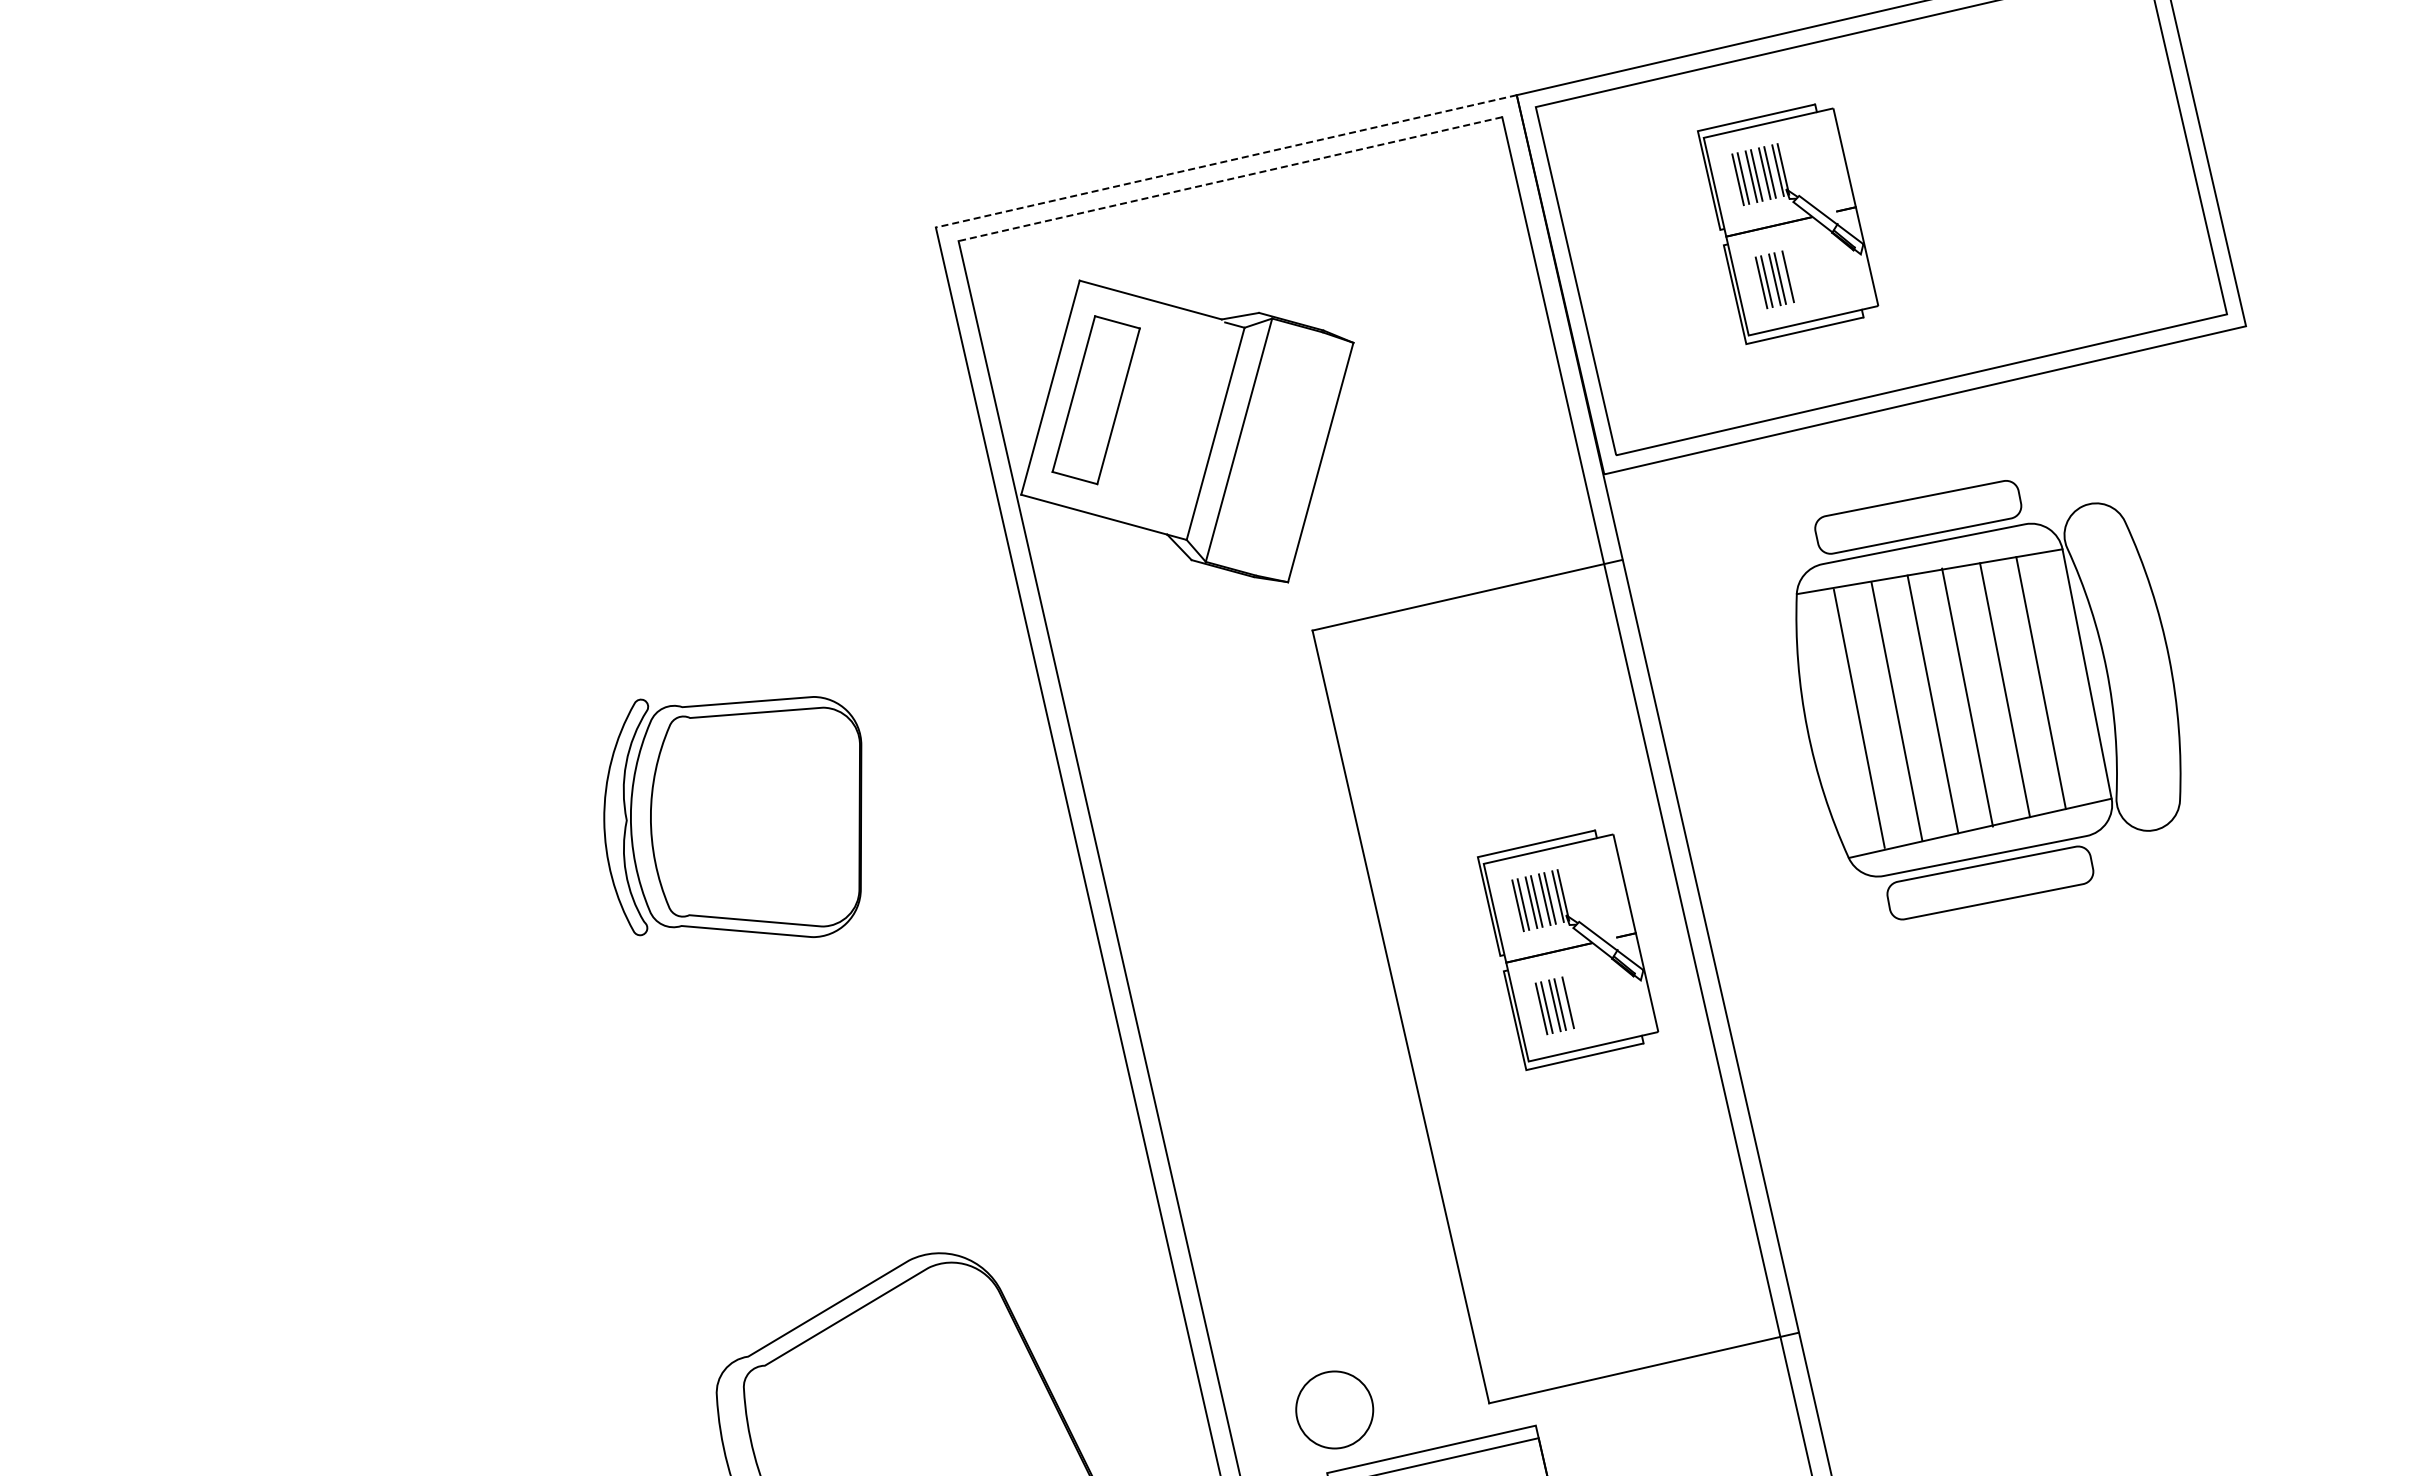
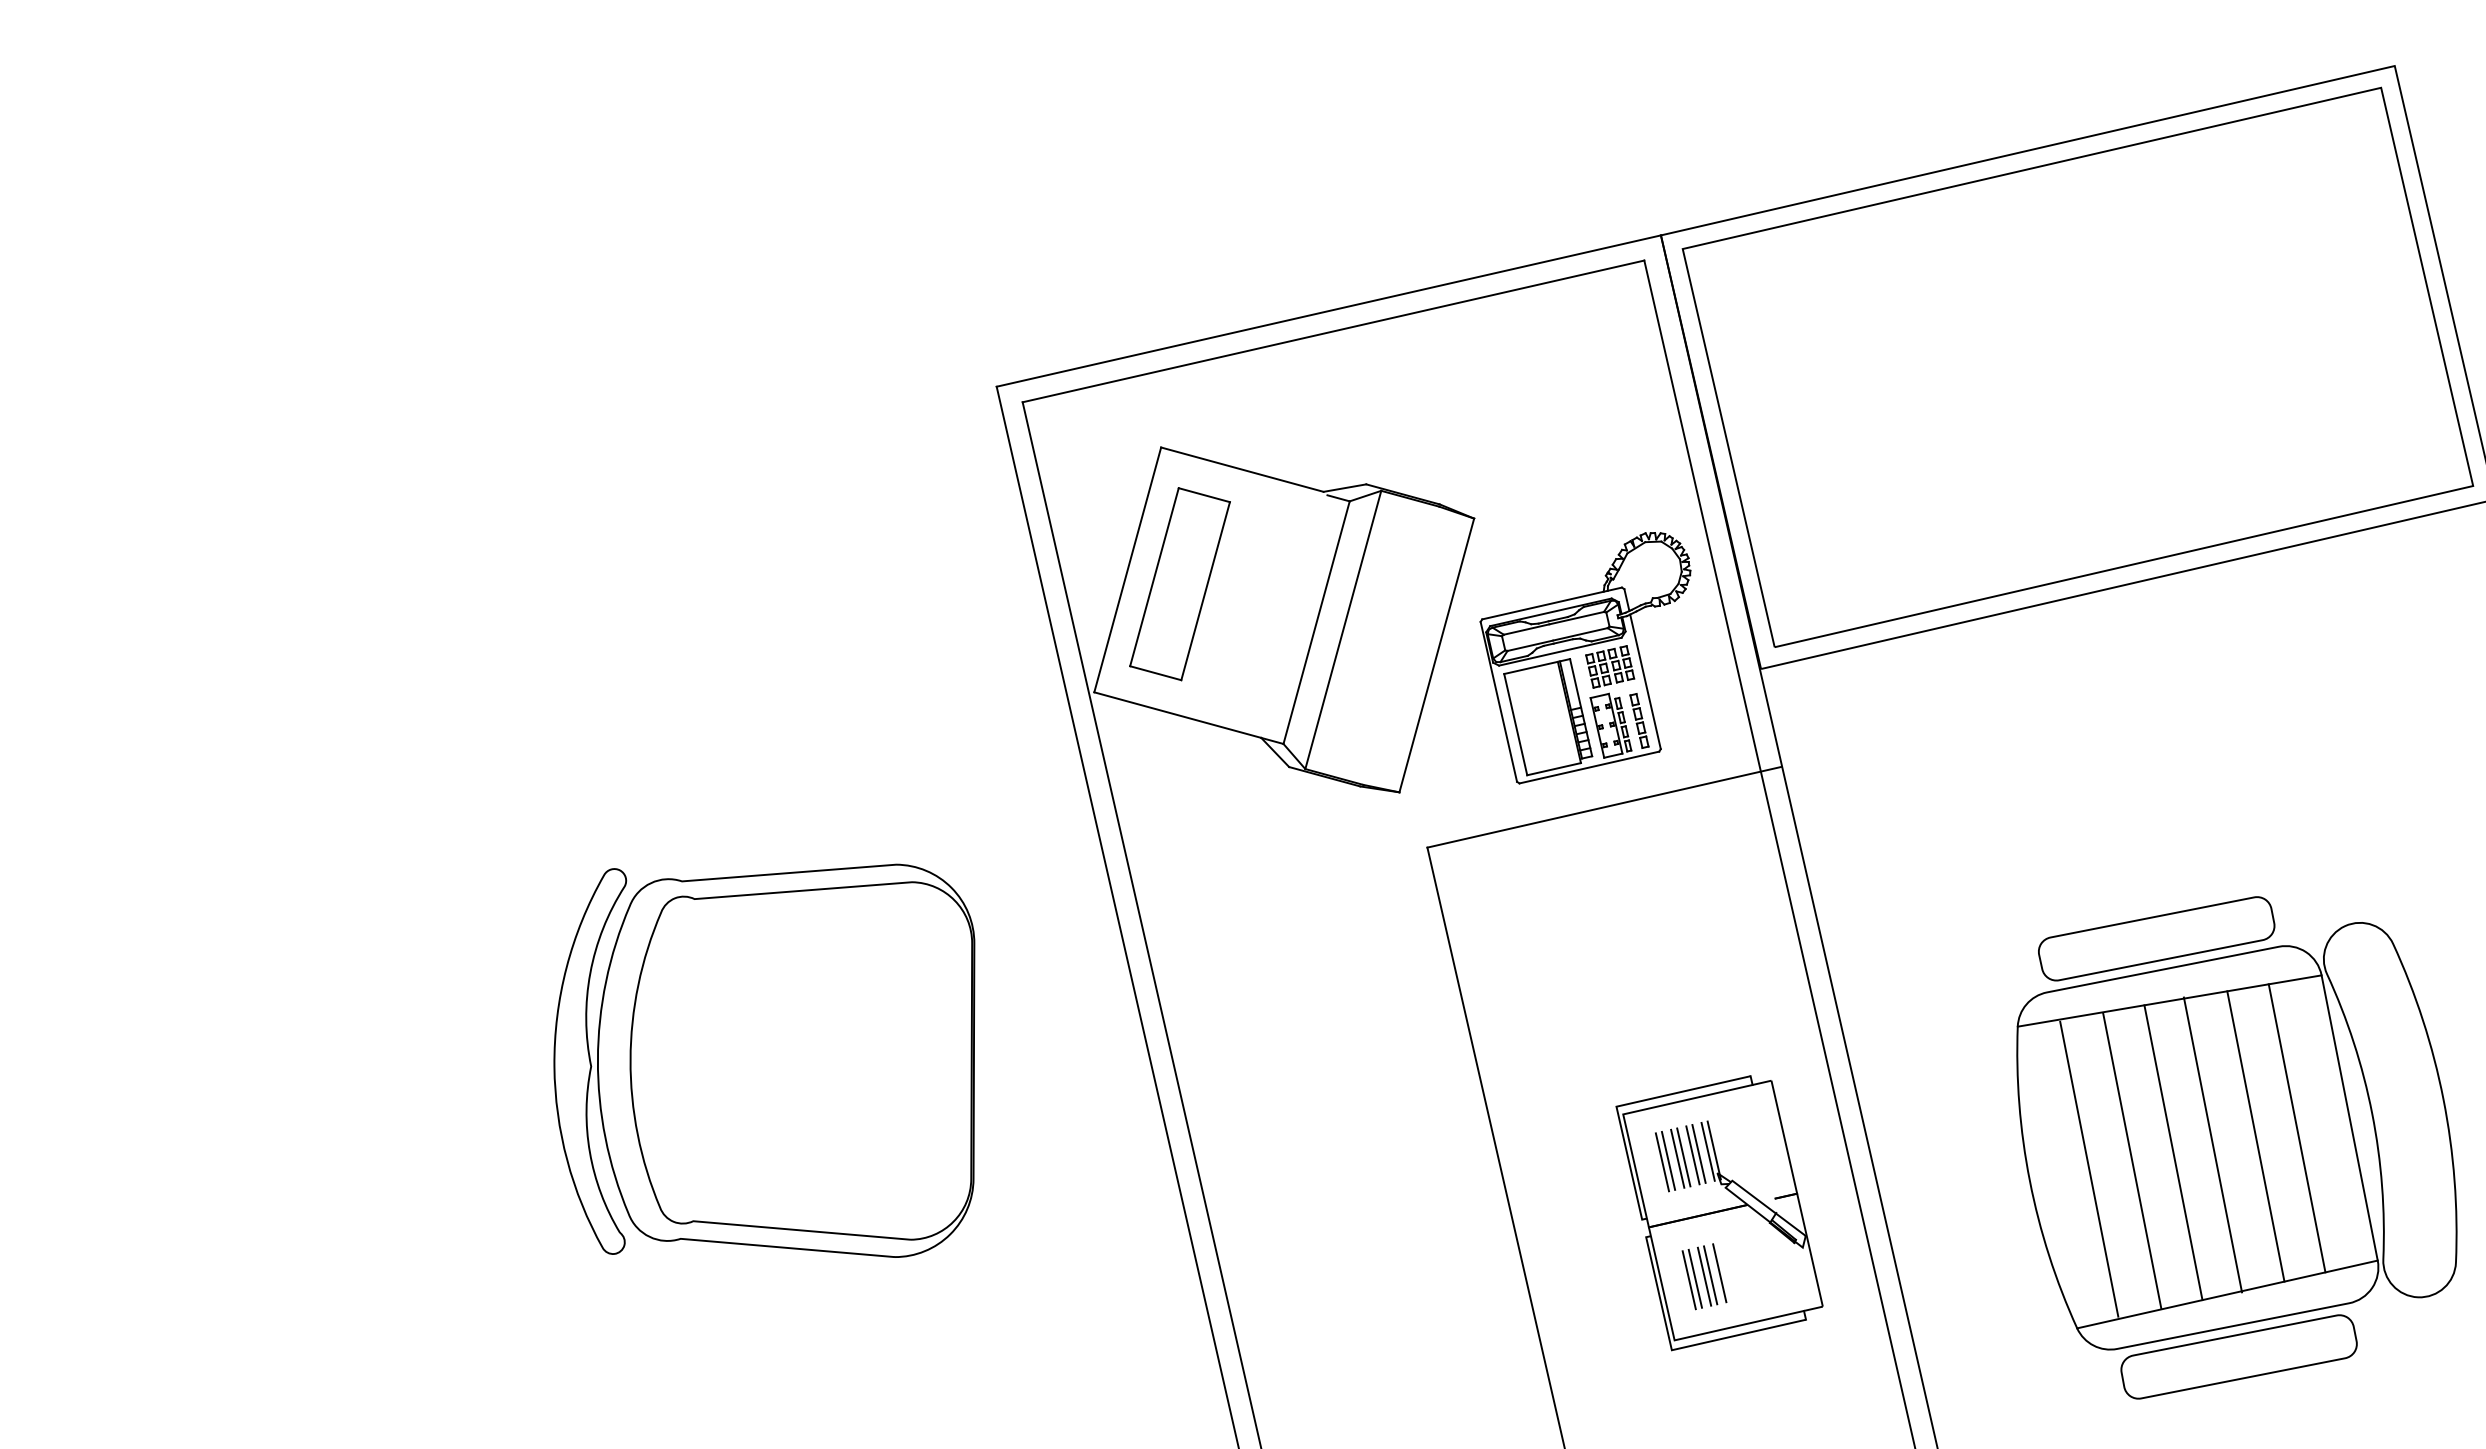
line: (1226, 161) -> (1329, 311), dashed -> solid
line: (1230, 179) -> (1333, 331), dashed -> solid
part: (1788, 223) -> (1971, 382), removed
part: (1450, 464) -> (1585, 657), added
part: (1988, 700) -> (2236, 1148), moved
part: (732, 816) -> (764, 1060), size x1.43

